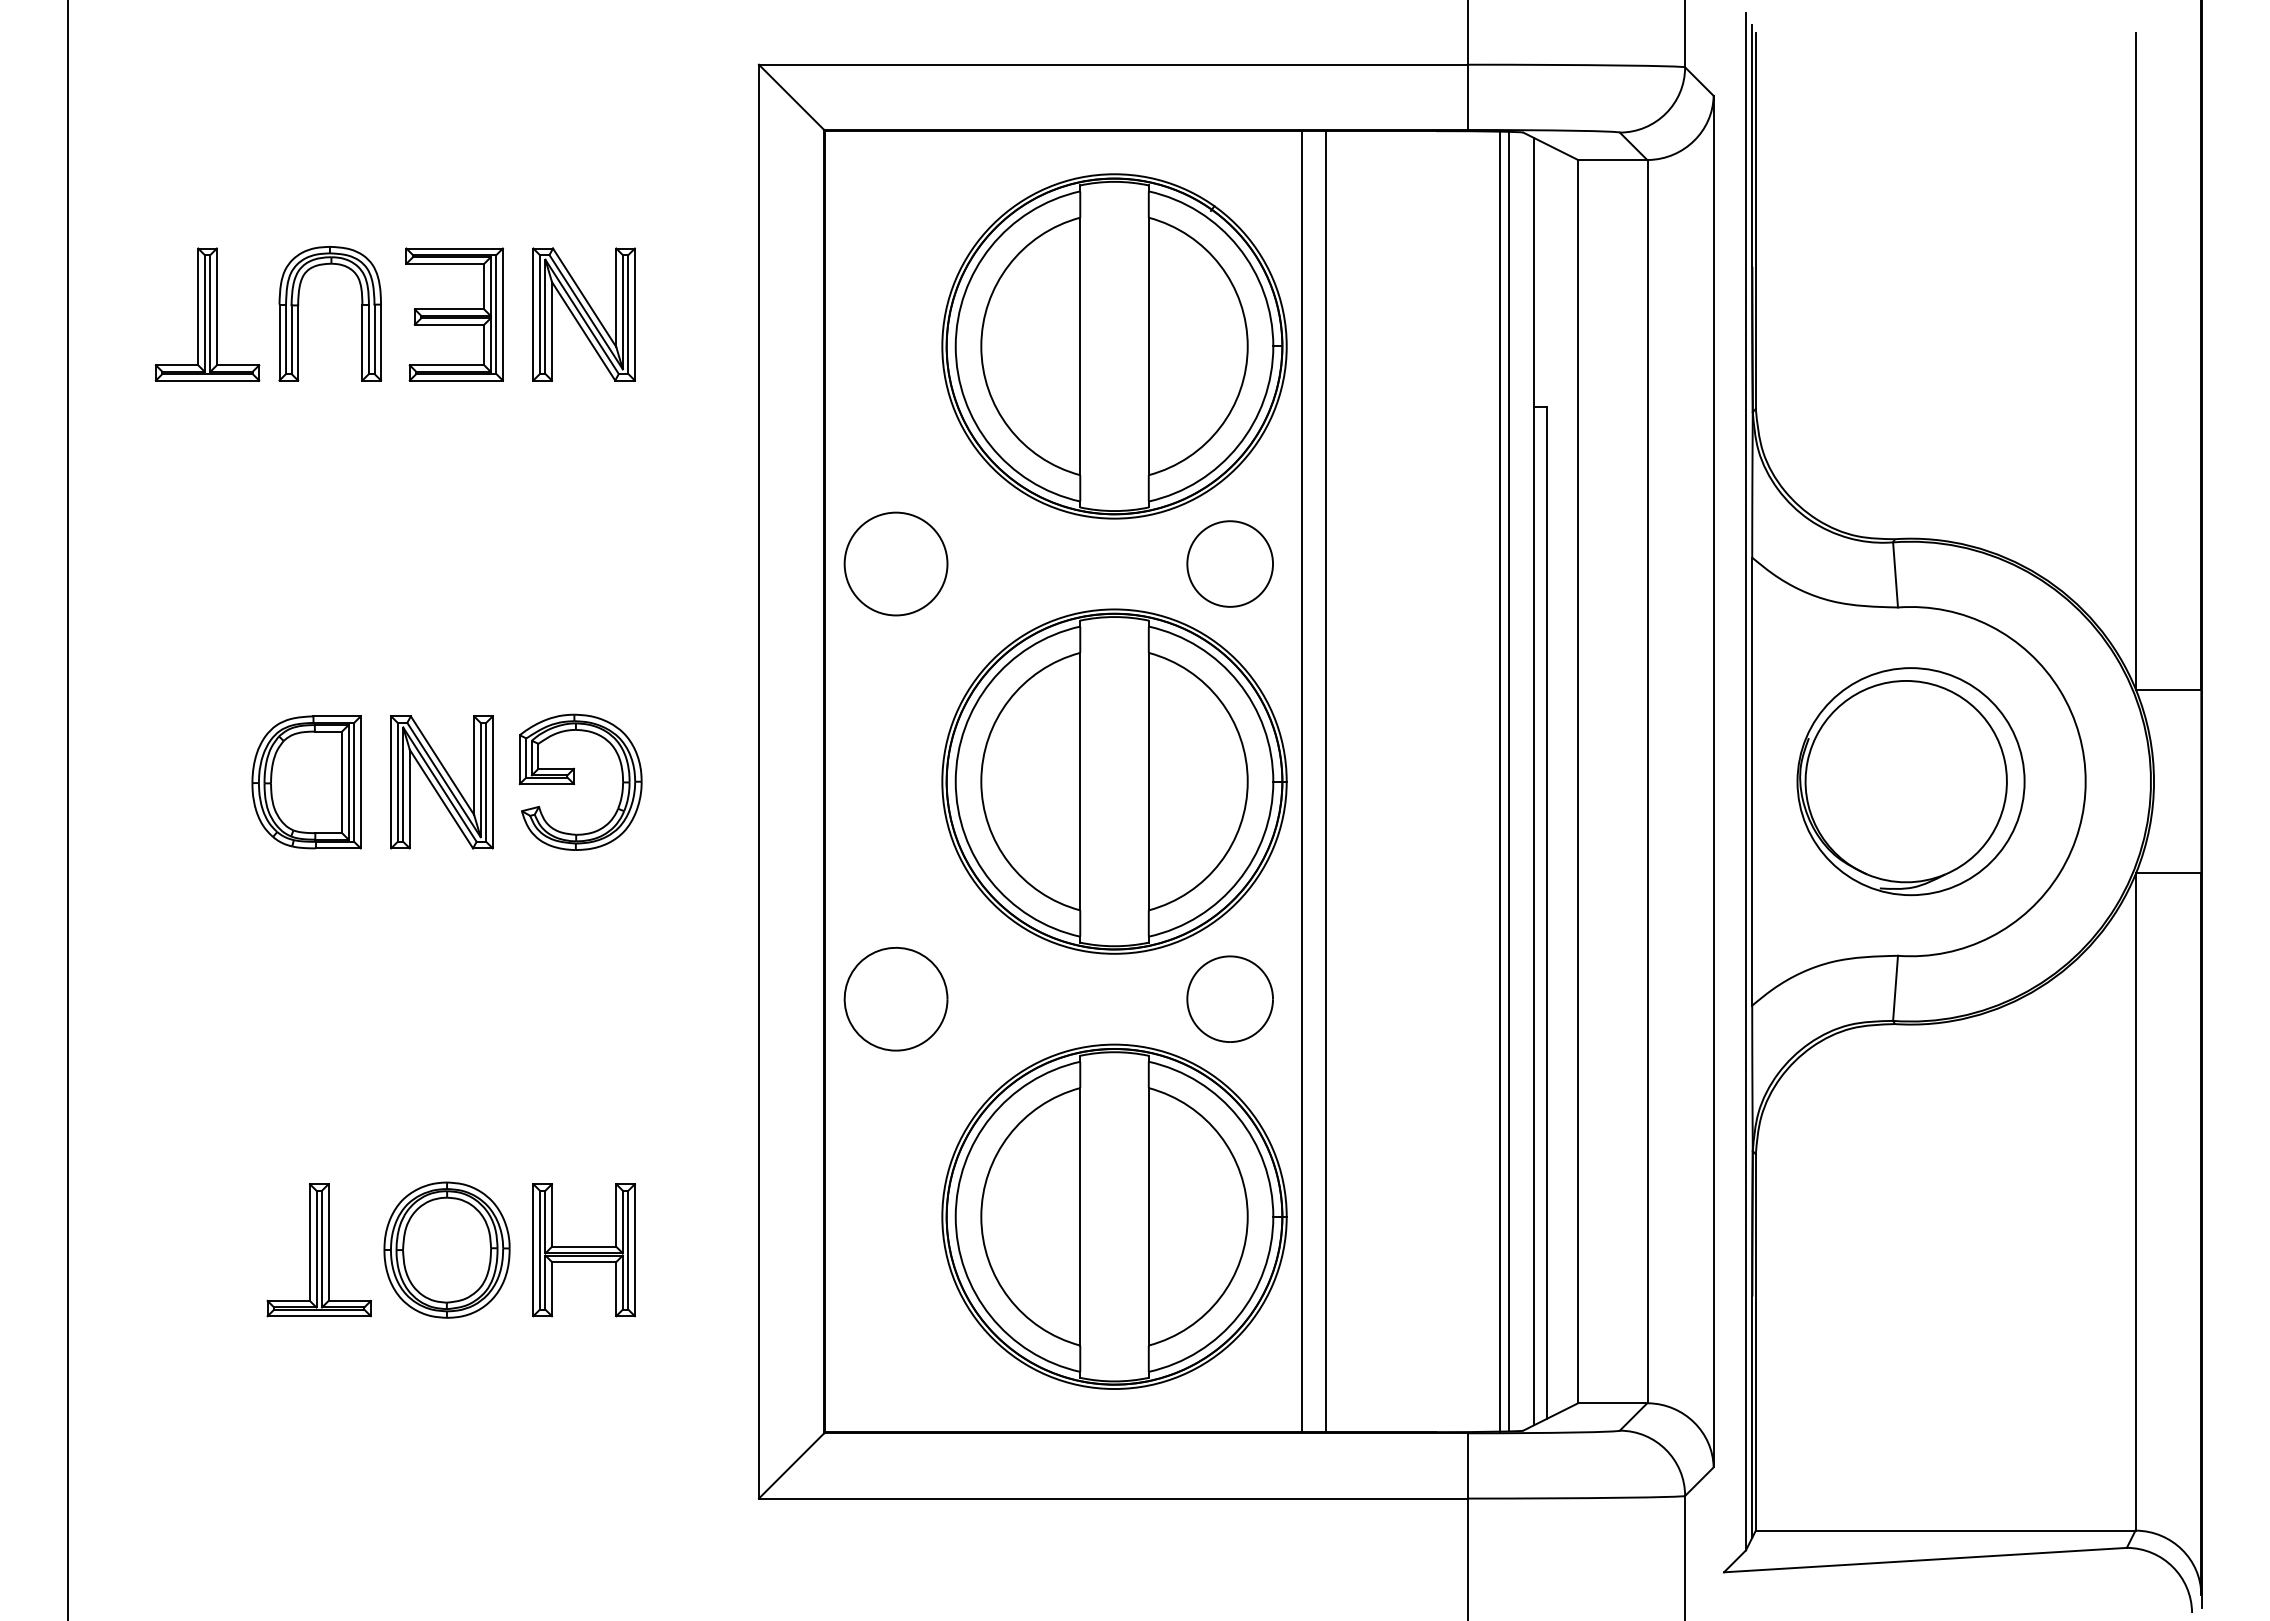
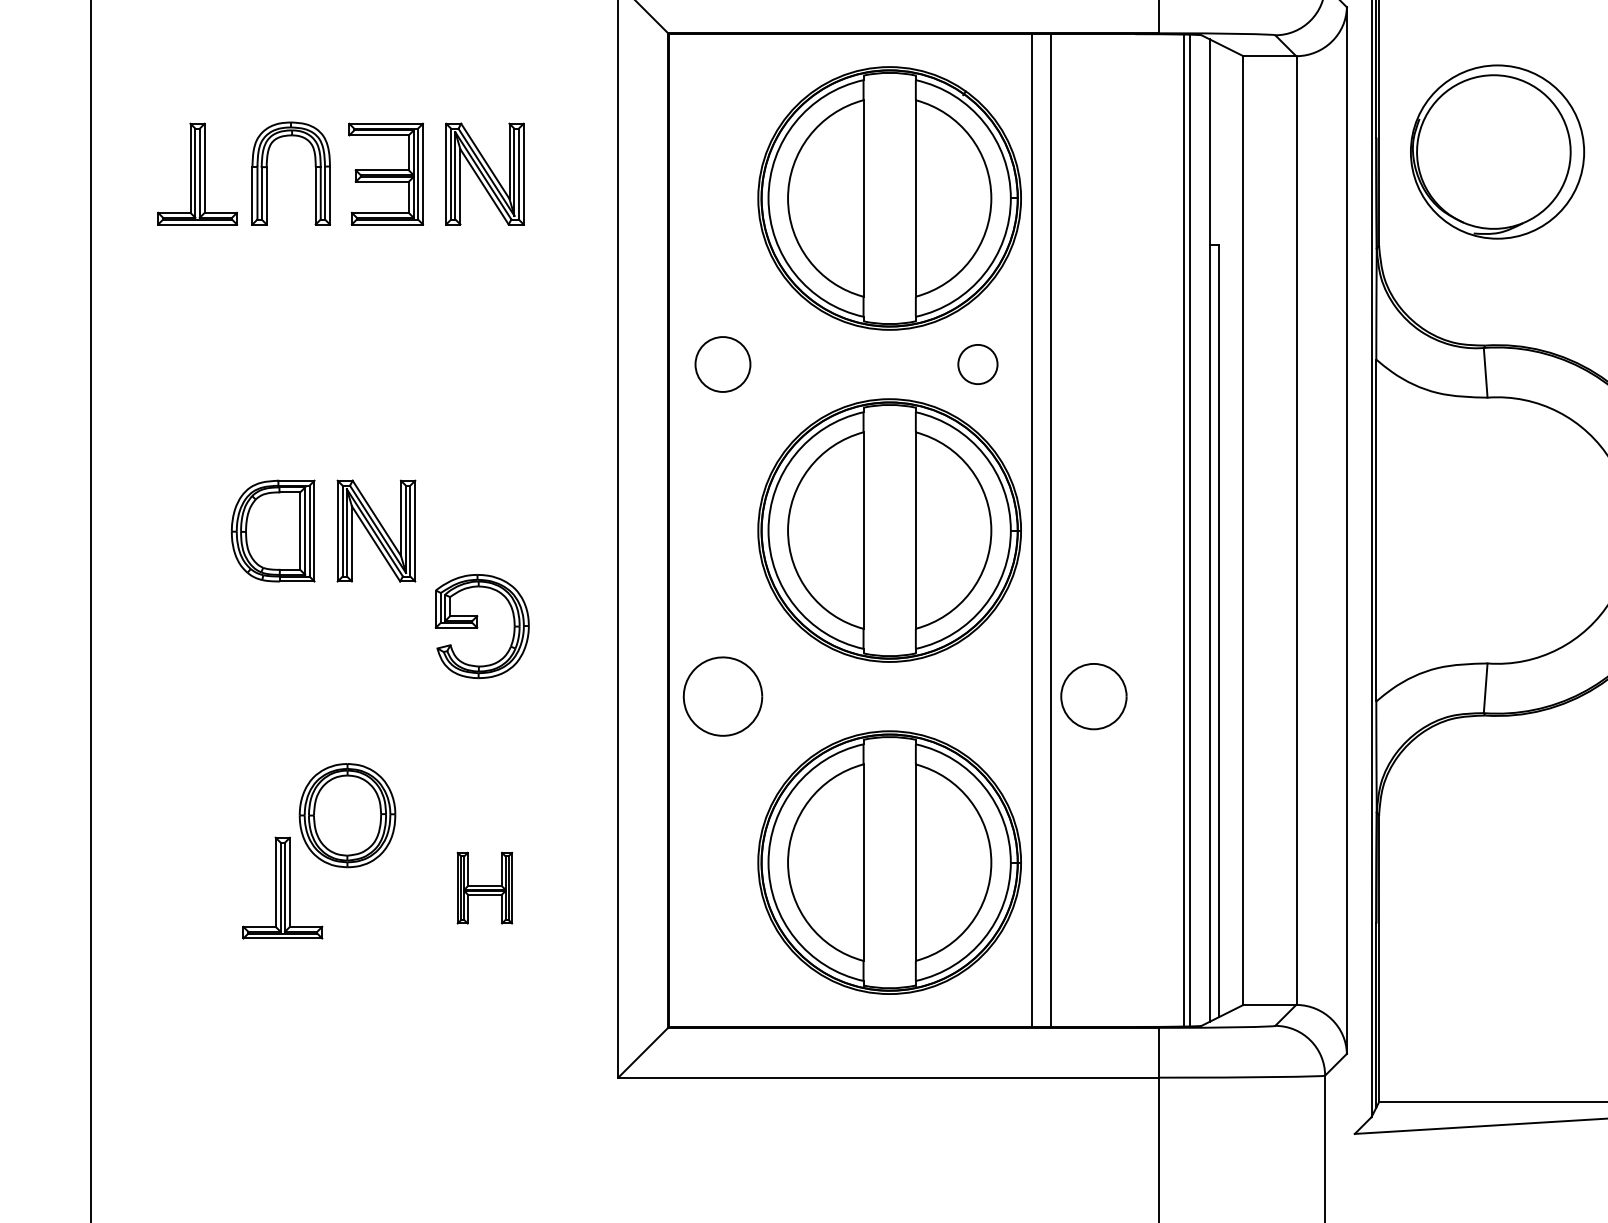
circle: (895, 563) -> (722, 364), size x0.7
circle: (1230, 563) -> (978, 364), size x0.6
part: (580, 781) -> (482, 625), moved
part: (1910, 781) -> (1497, 151), moved
part: (1229, 998) -> (1093, 696), moved
part: (446, 1249) -> (347, 815), moved
part: (583, 1250) -> (484, 888), size x0.7

